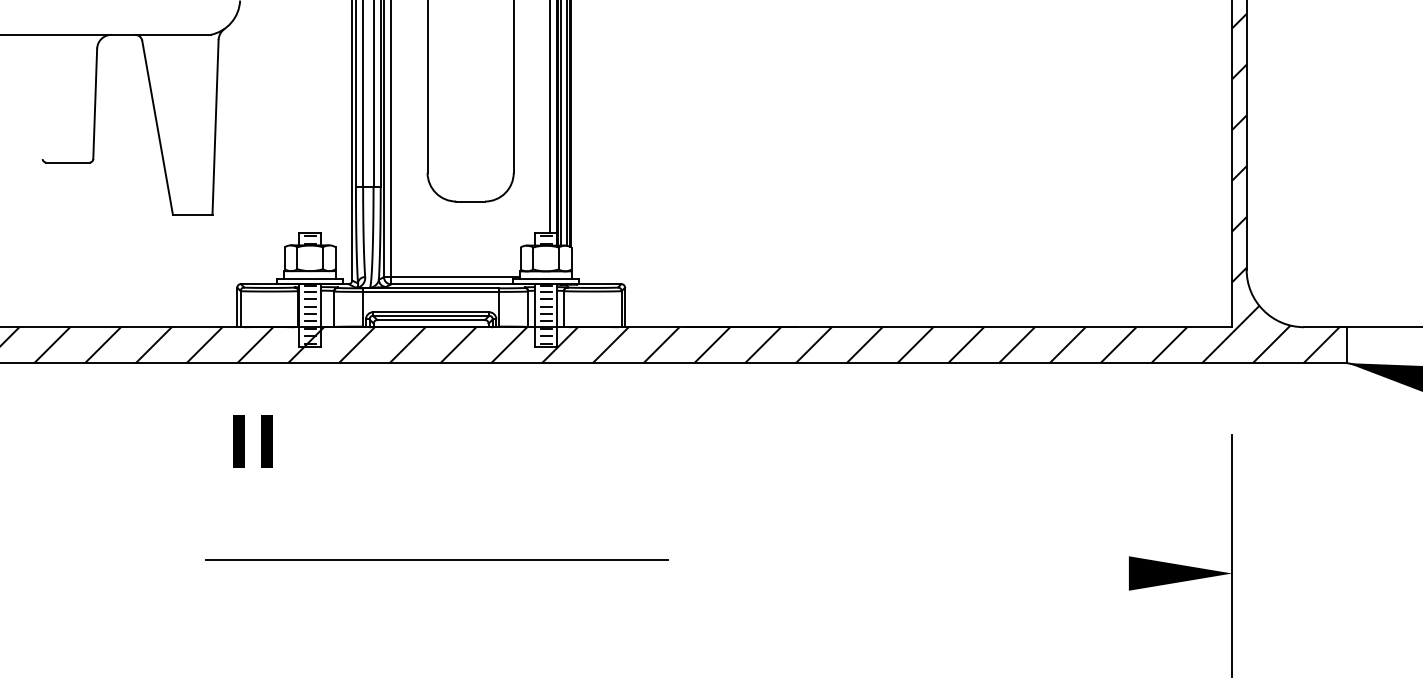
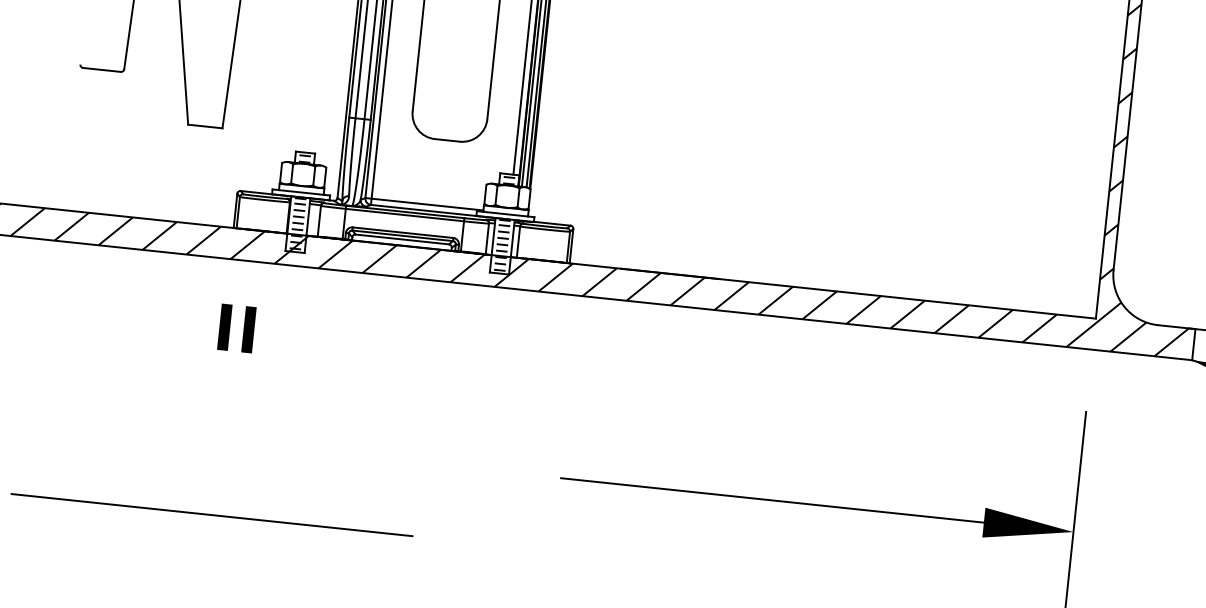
line: (436, 559) -> (211, 514), moved
line: (884, 573) -> (772, 500), added

